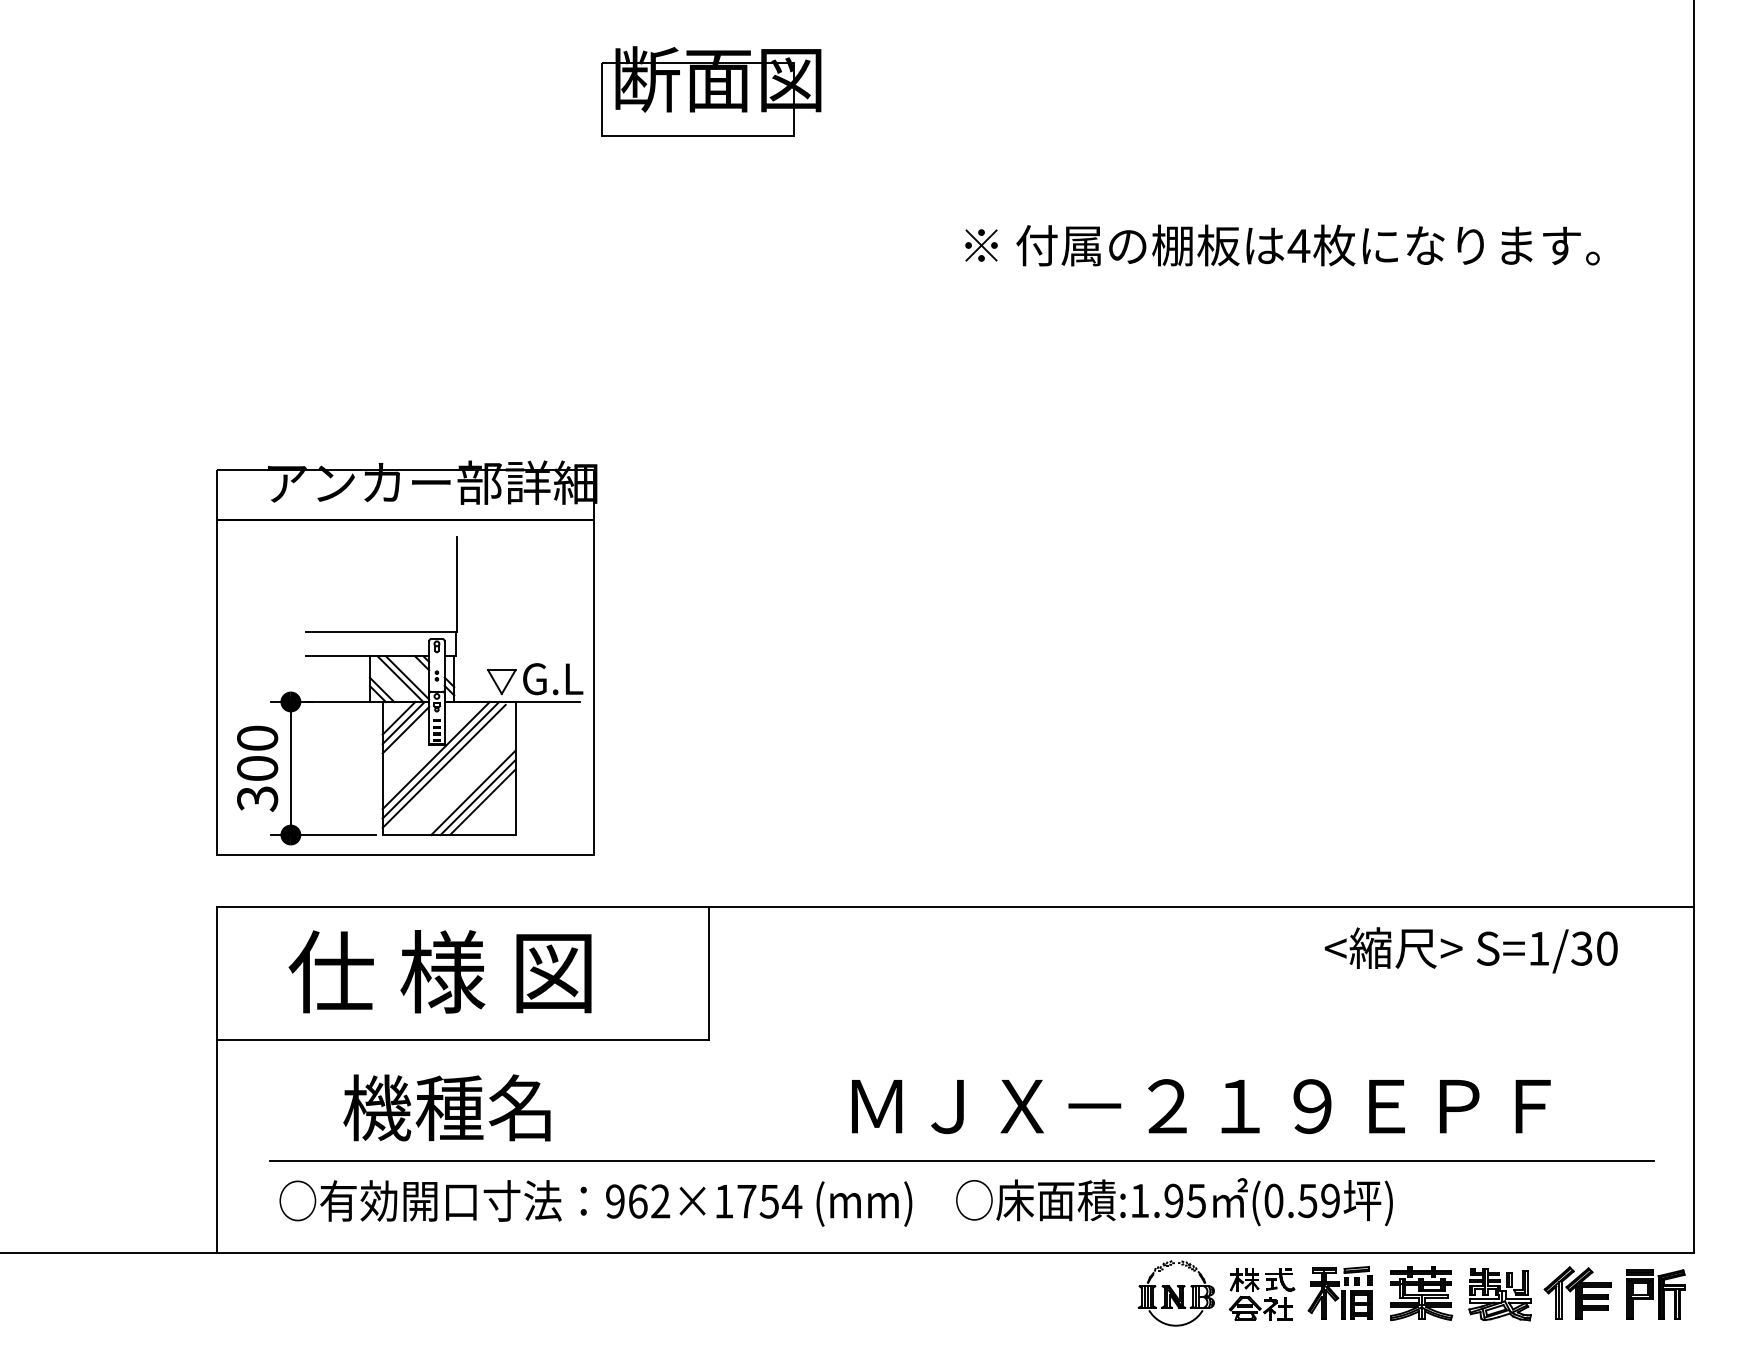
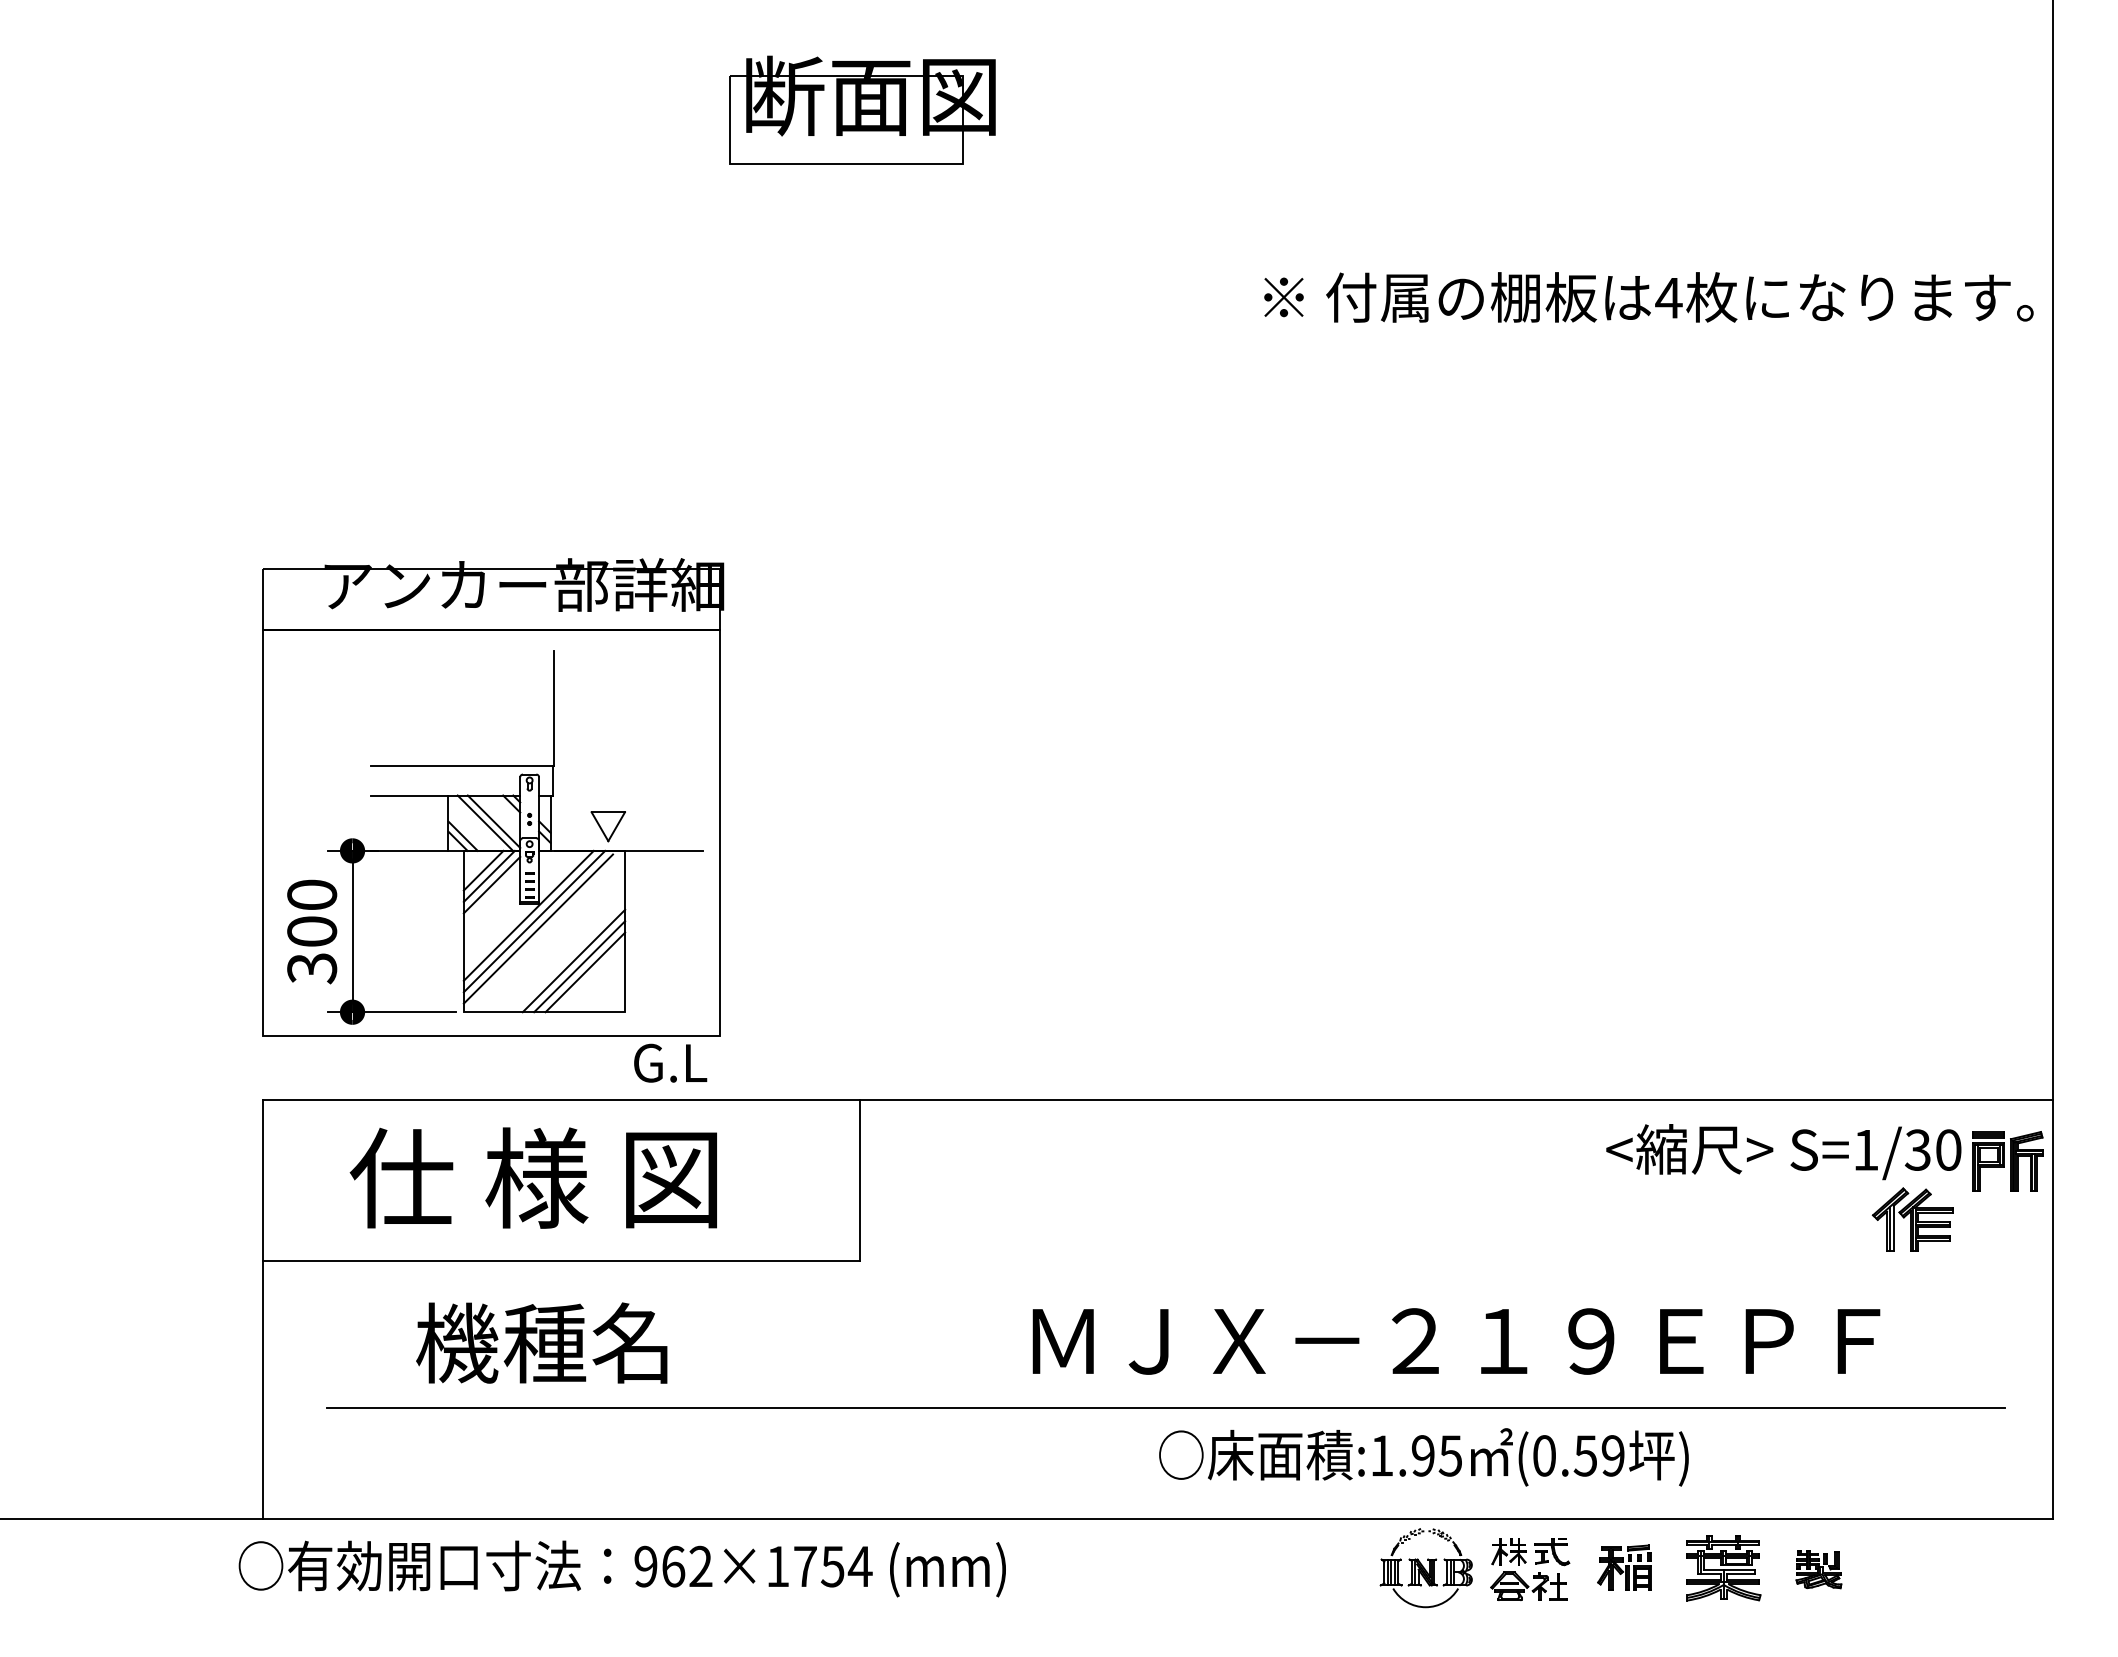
text: (1282, 245) -> (1648, 297), moved
text: (553, 678) -> (670, 1062), moved
text: (595, 1203) -> (621, 1568), moved
part: (1339, 1292) -> (1624, 1567), size x0.7
part: (1577, 1292) -> (1912, 1219), moved
part: (1499, 1294) -> (1818, 1569), size x0.6
part: (1655, 1294) -> (2007, 1161), moved

